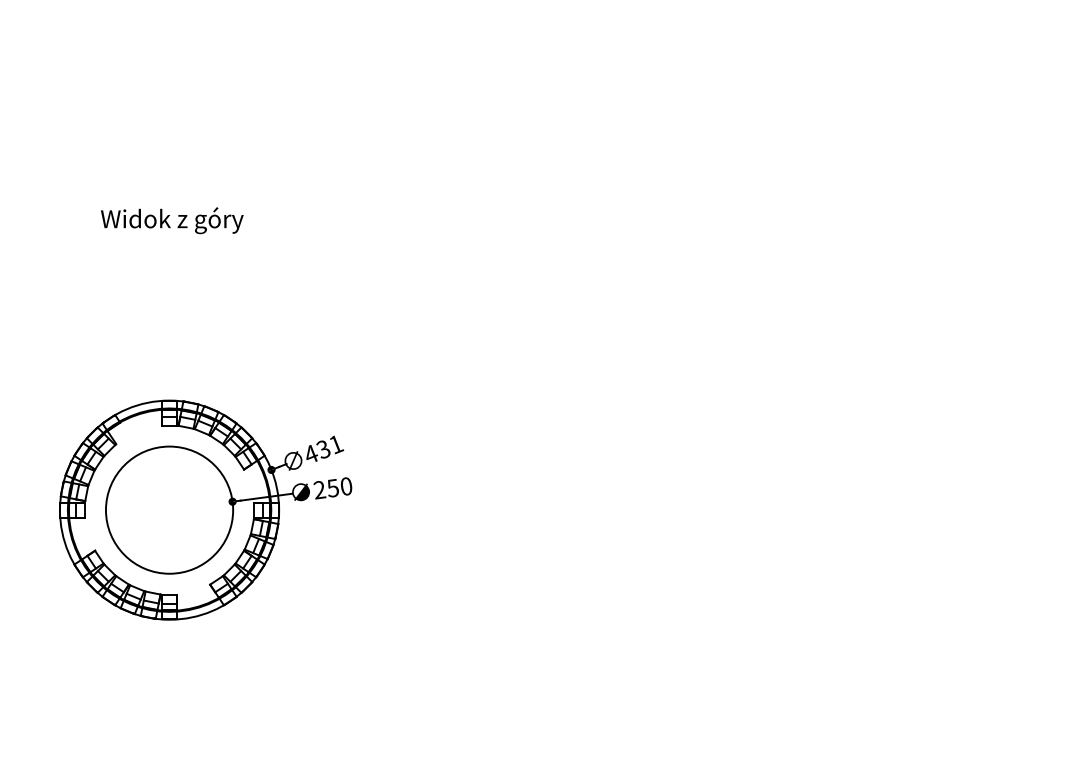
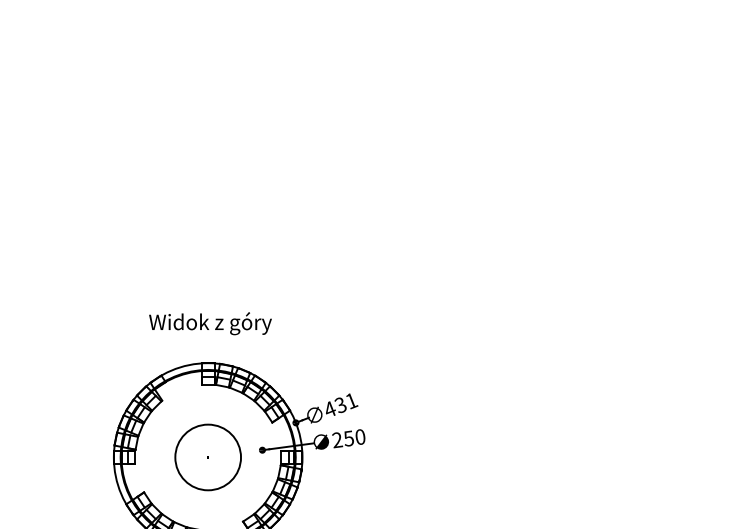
text: (172, 220) -> (210, 323), moved
circle: (169, 509) -> (208, 456), size x0.6

